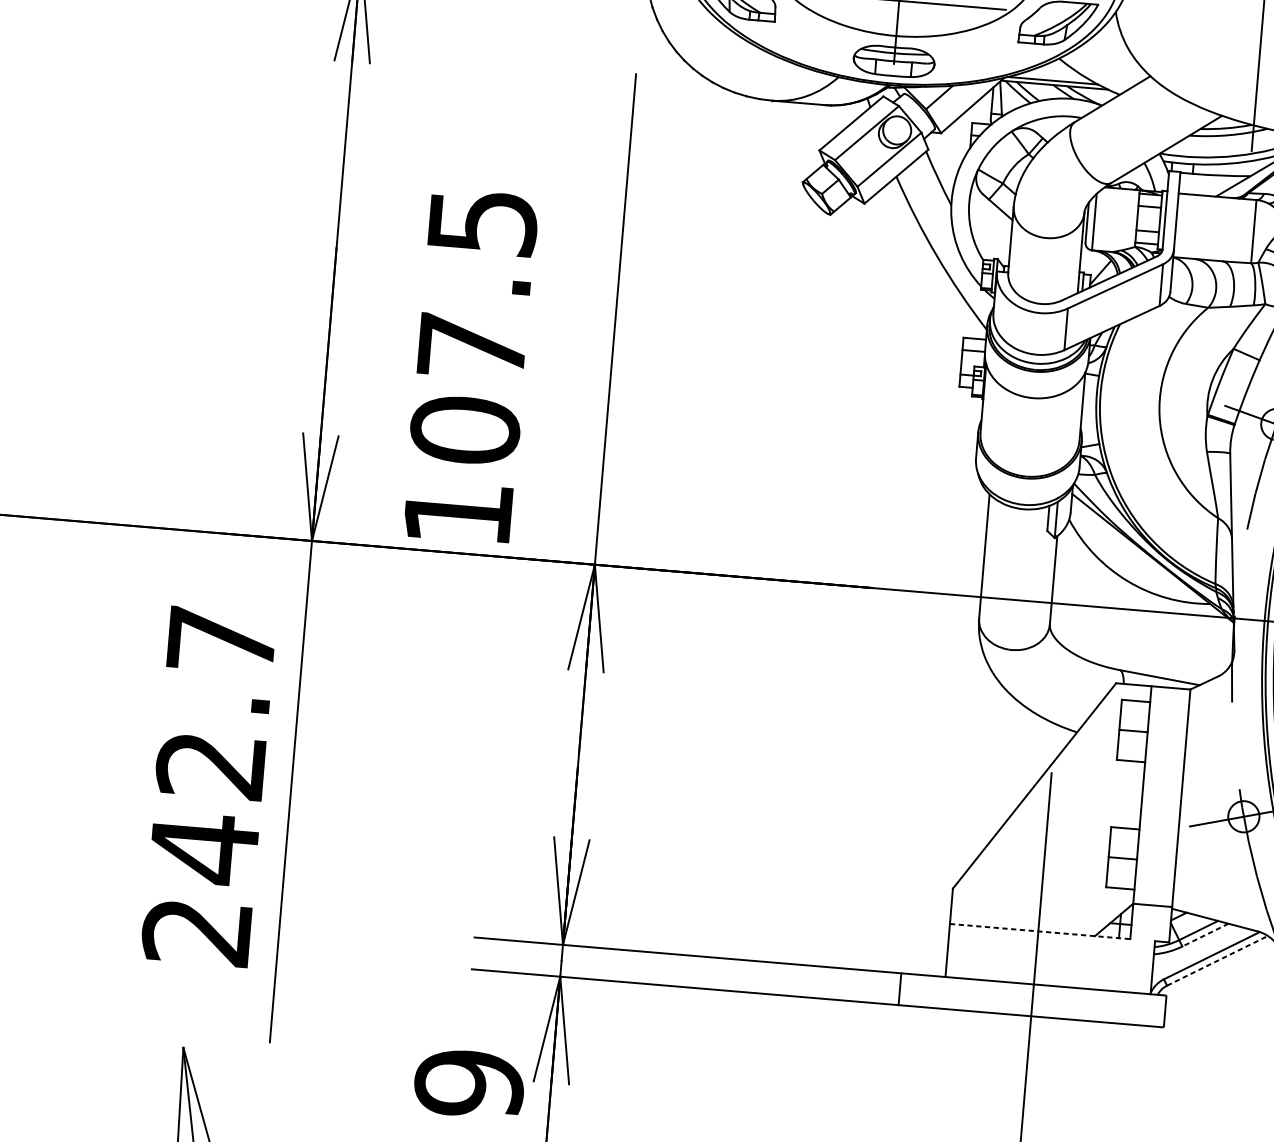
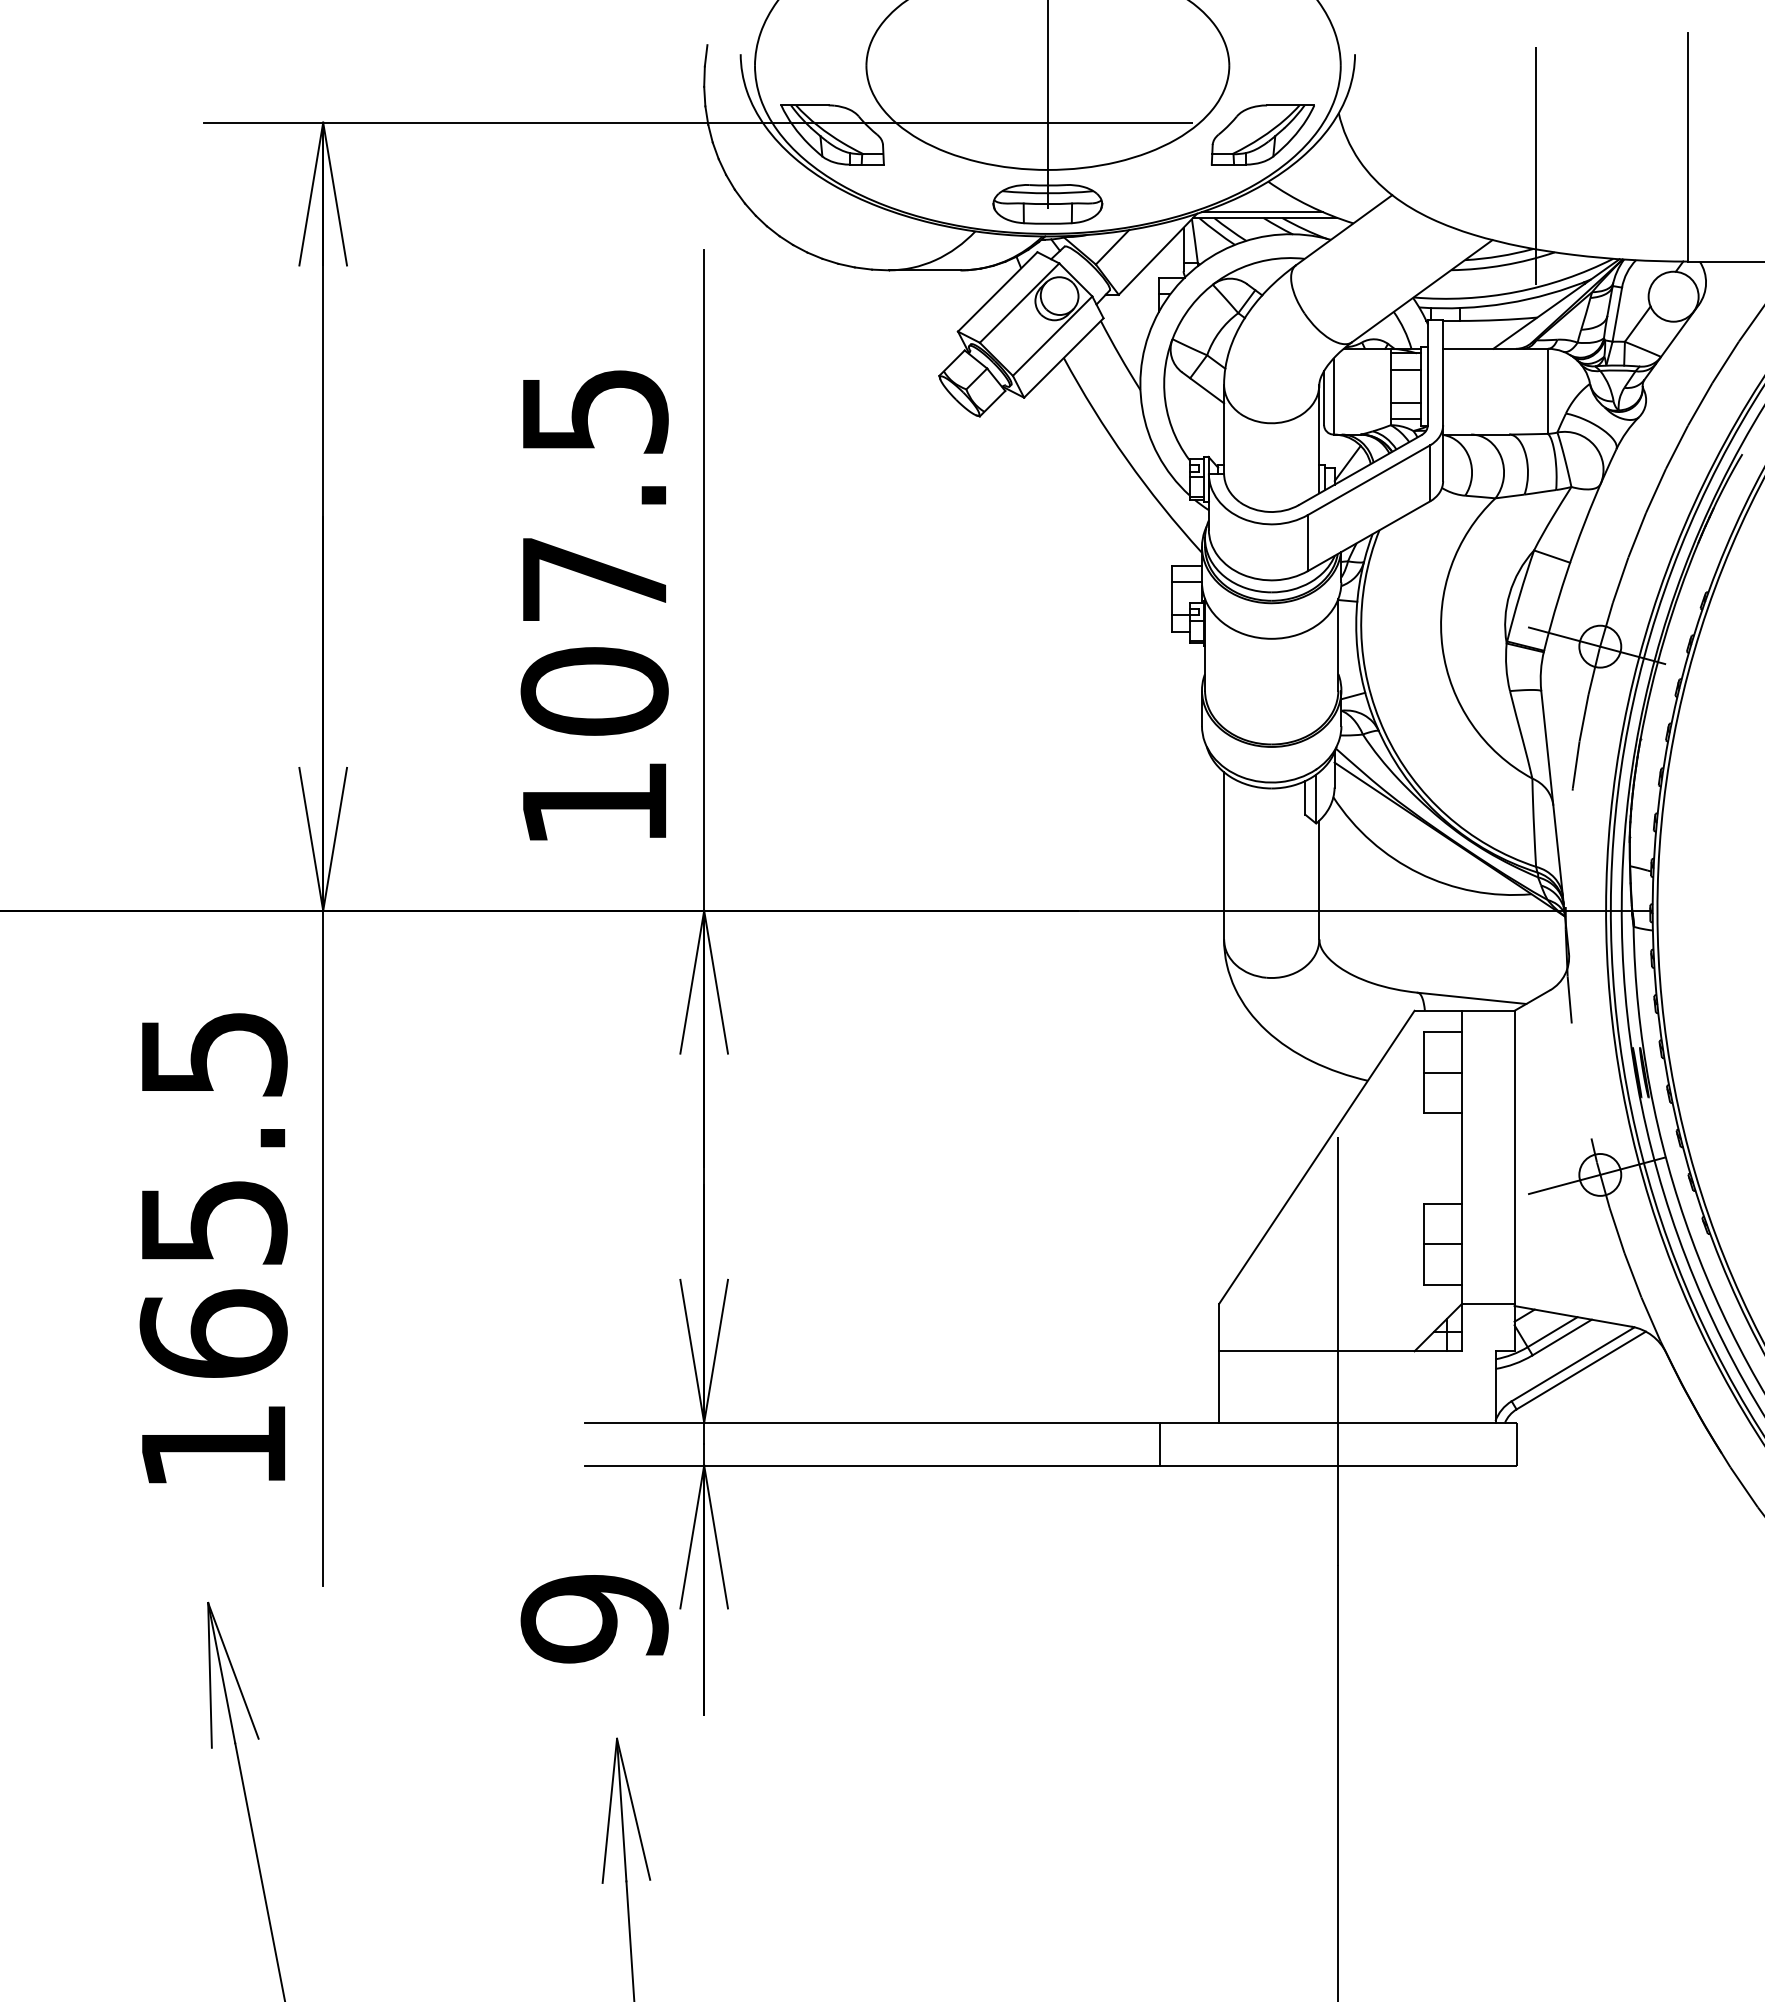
text: (470, 366) -> (594, 605), moved
text: (209, 787) -> (213, 1251), 242.7 -> 165.5
line: (1040, 931) -> (1341, 1351), dashed -> solid
line: (1205, 935) -> (1562, 1337), dashed -> solid
line: (1217, 960) -> (1581, 1370), dashed -> solid

